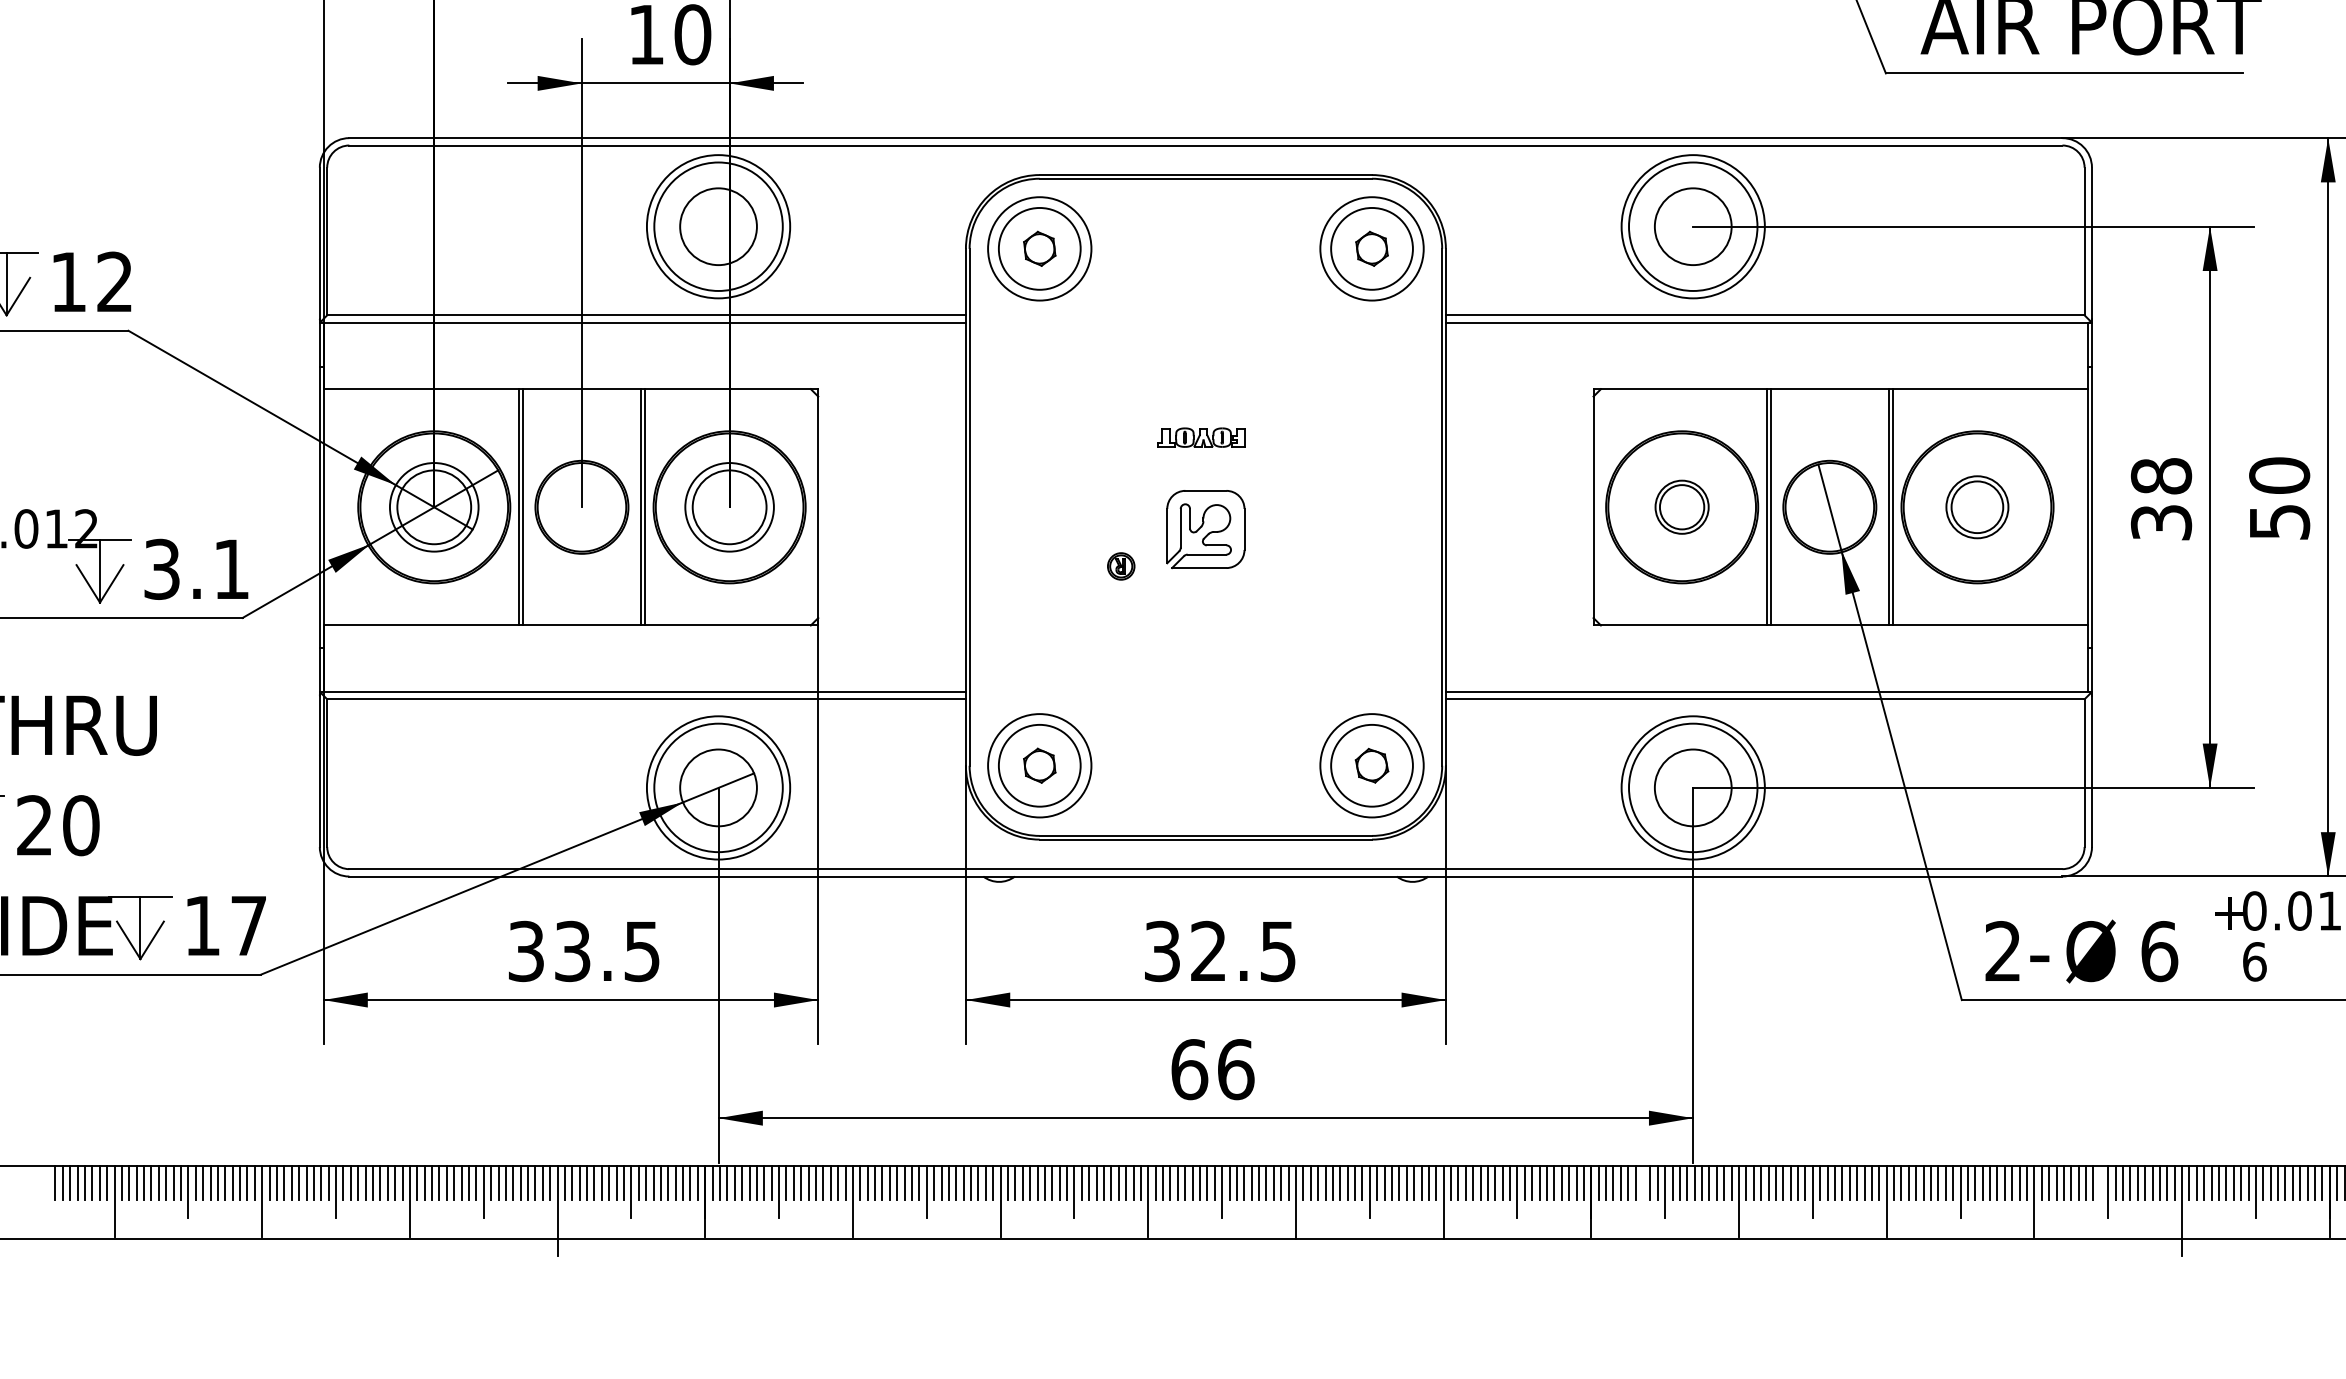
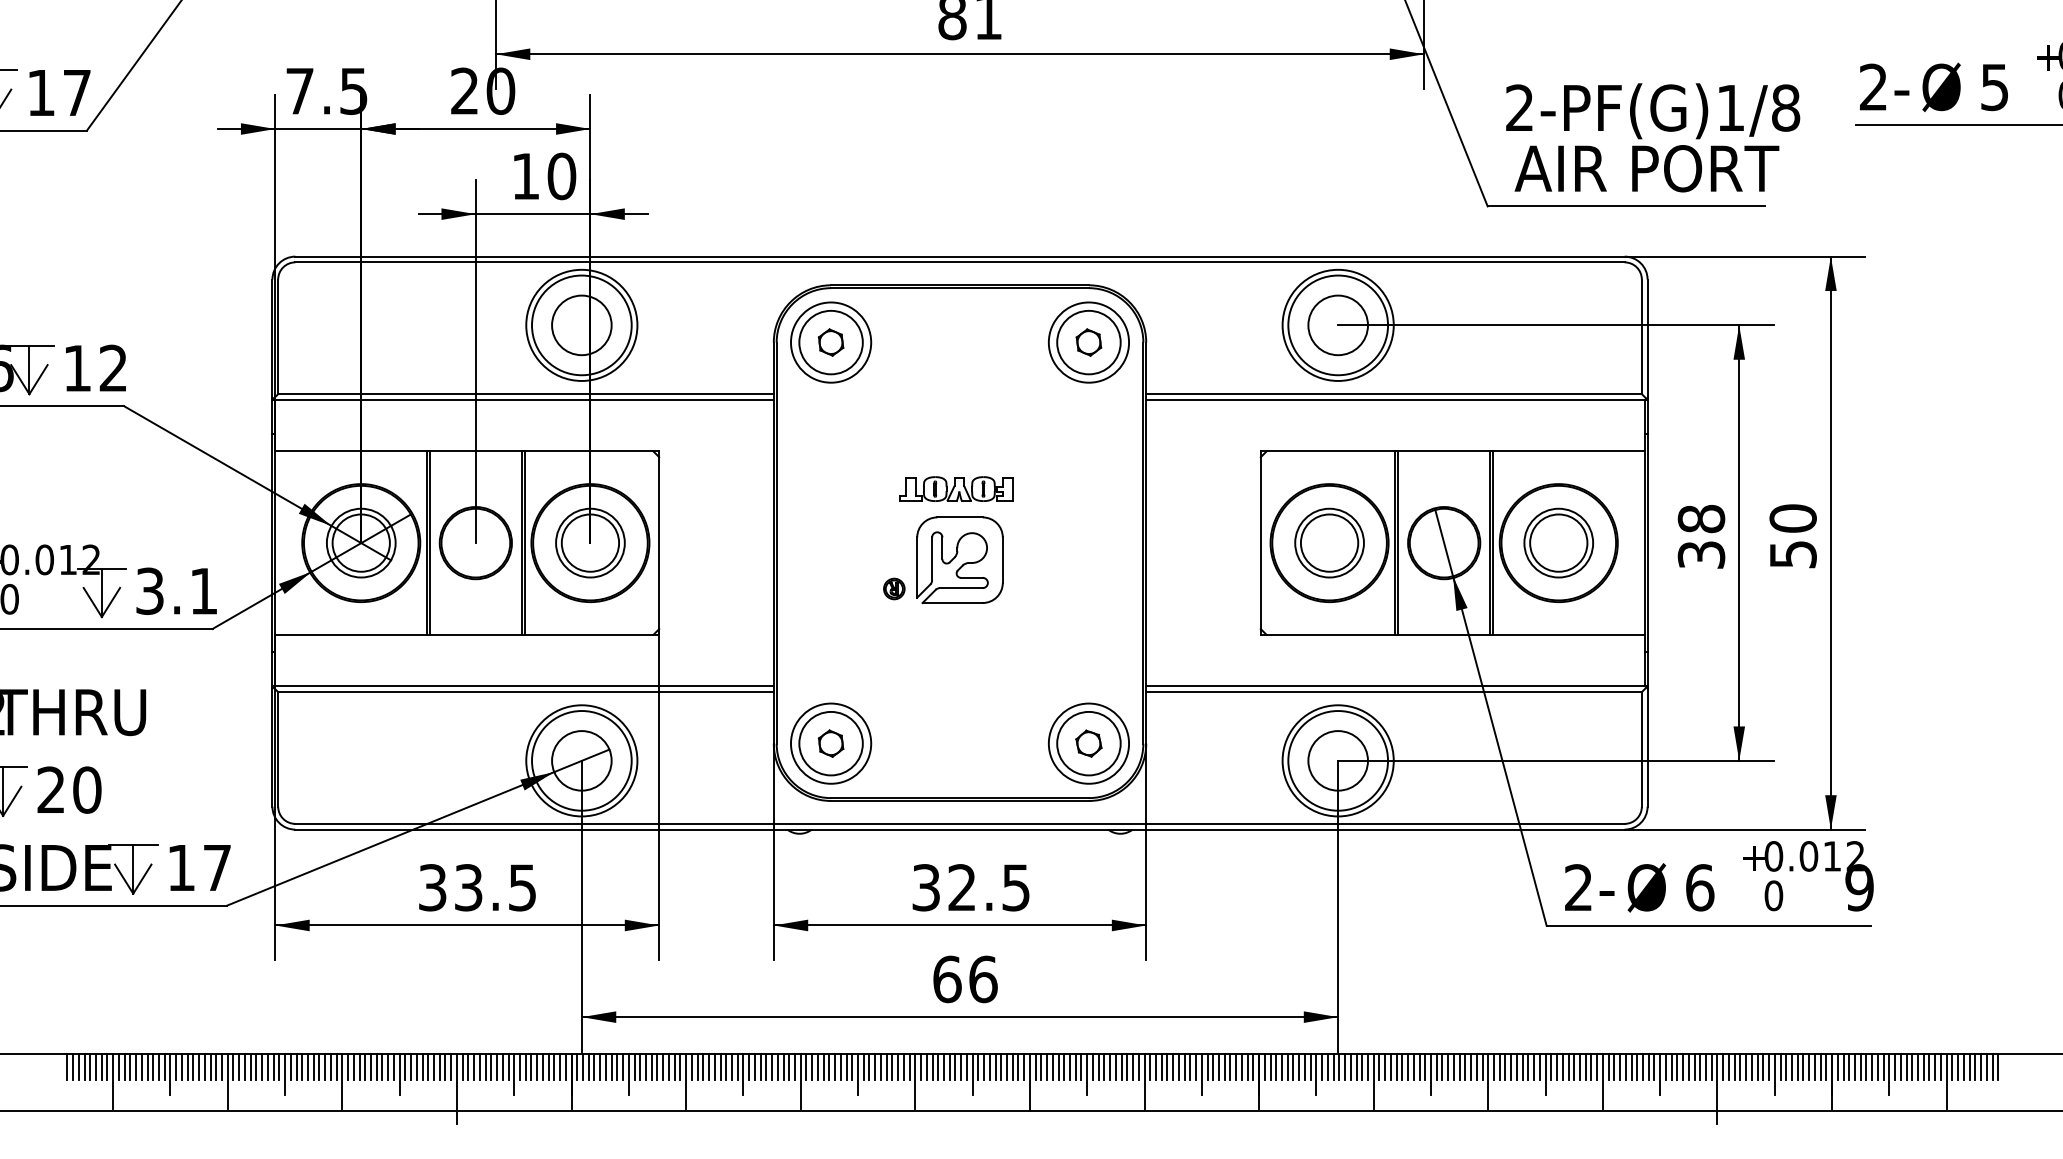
part: (1201, 436) -> (956, 488), size x1.67
part: (1682, 506) -> (1329, 542), size x1.67
part: (1977, 506) -> (1558, 542), size x1.43
part: (1205, 529) -> (959, 560), size x1.43
text: (2254, 961) -> (1773, 895), 6 -> 0
line: (1643, 1181) -> (1299, 1066), added
line: (2100, 1181) -> (1654, 1066), added

